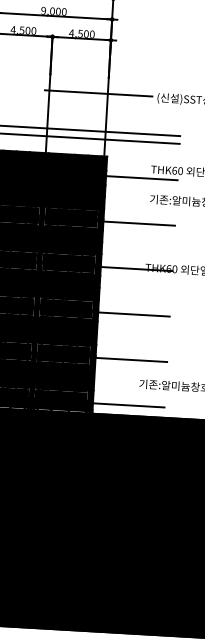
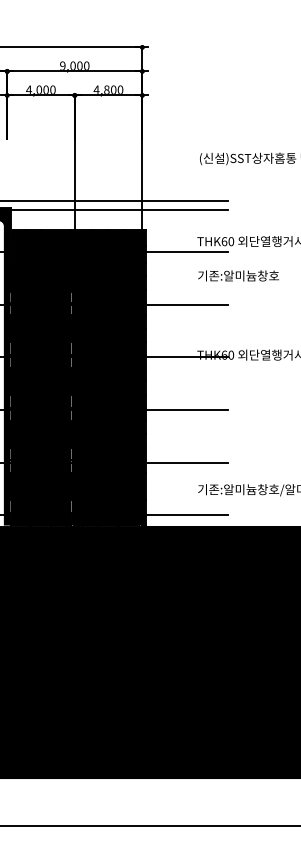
text: (22, 30) -> (39, 89), 4,500 -> 4,000
text: (80, 33) -> (106, 89), 4,500 -> 4,800
line: (98, 93) -> (131, 157), removed

